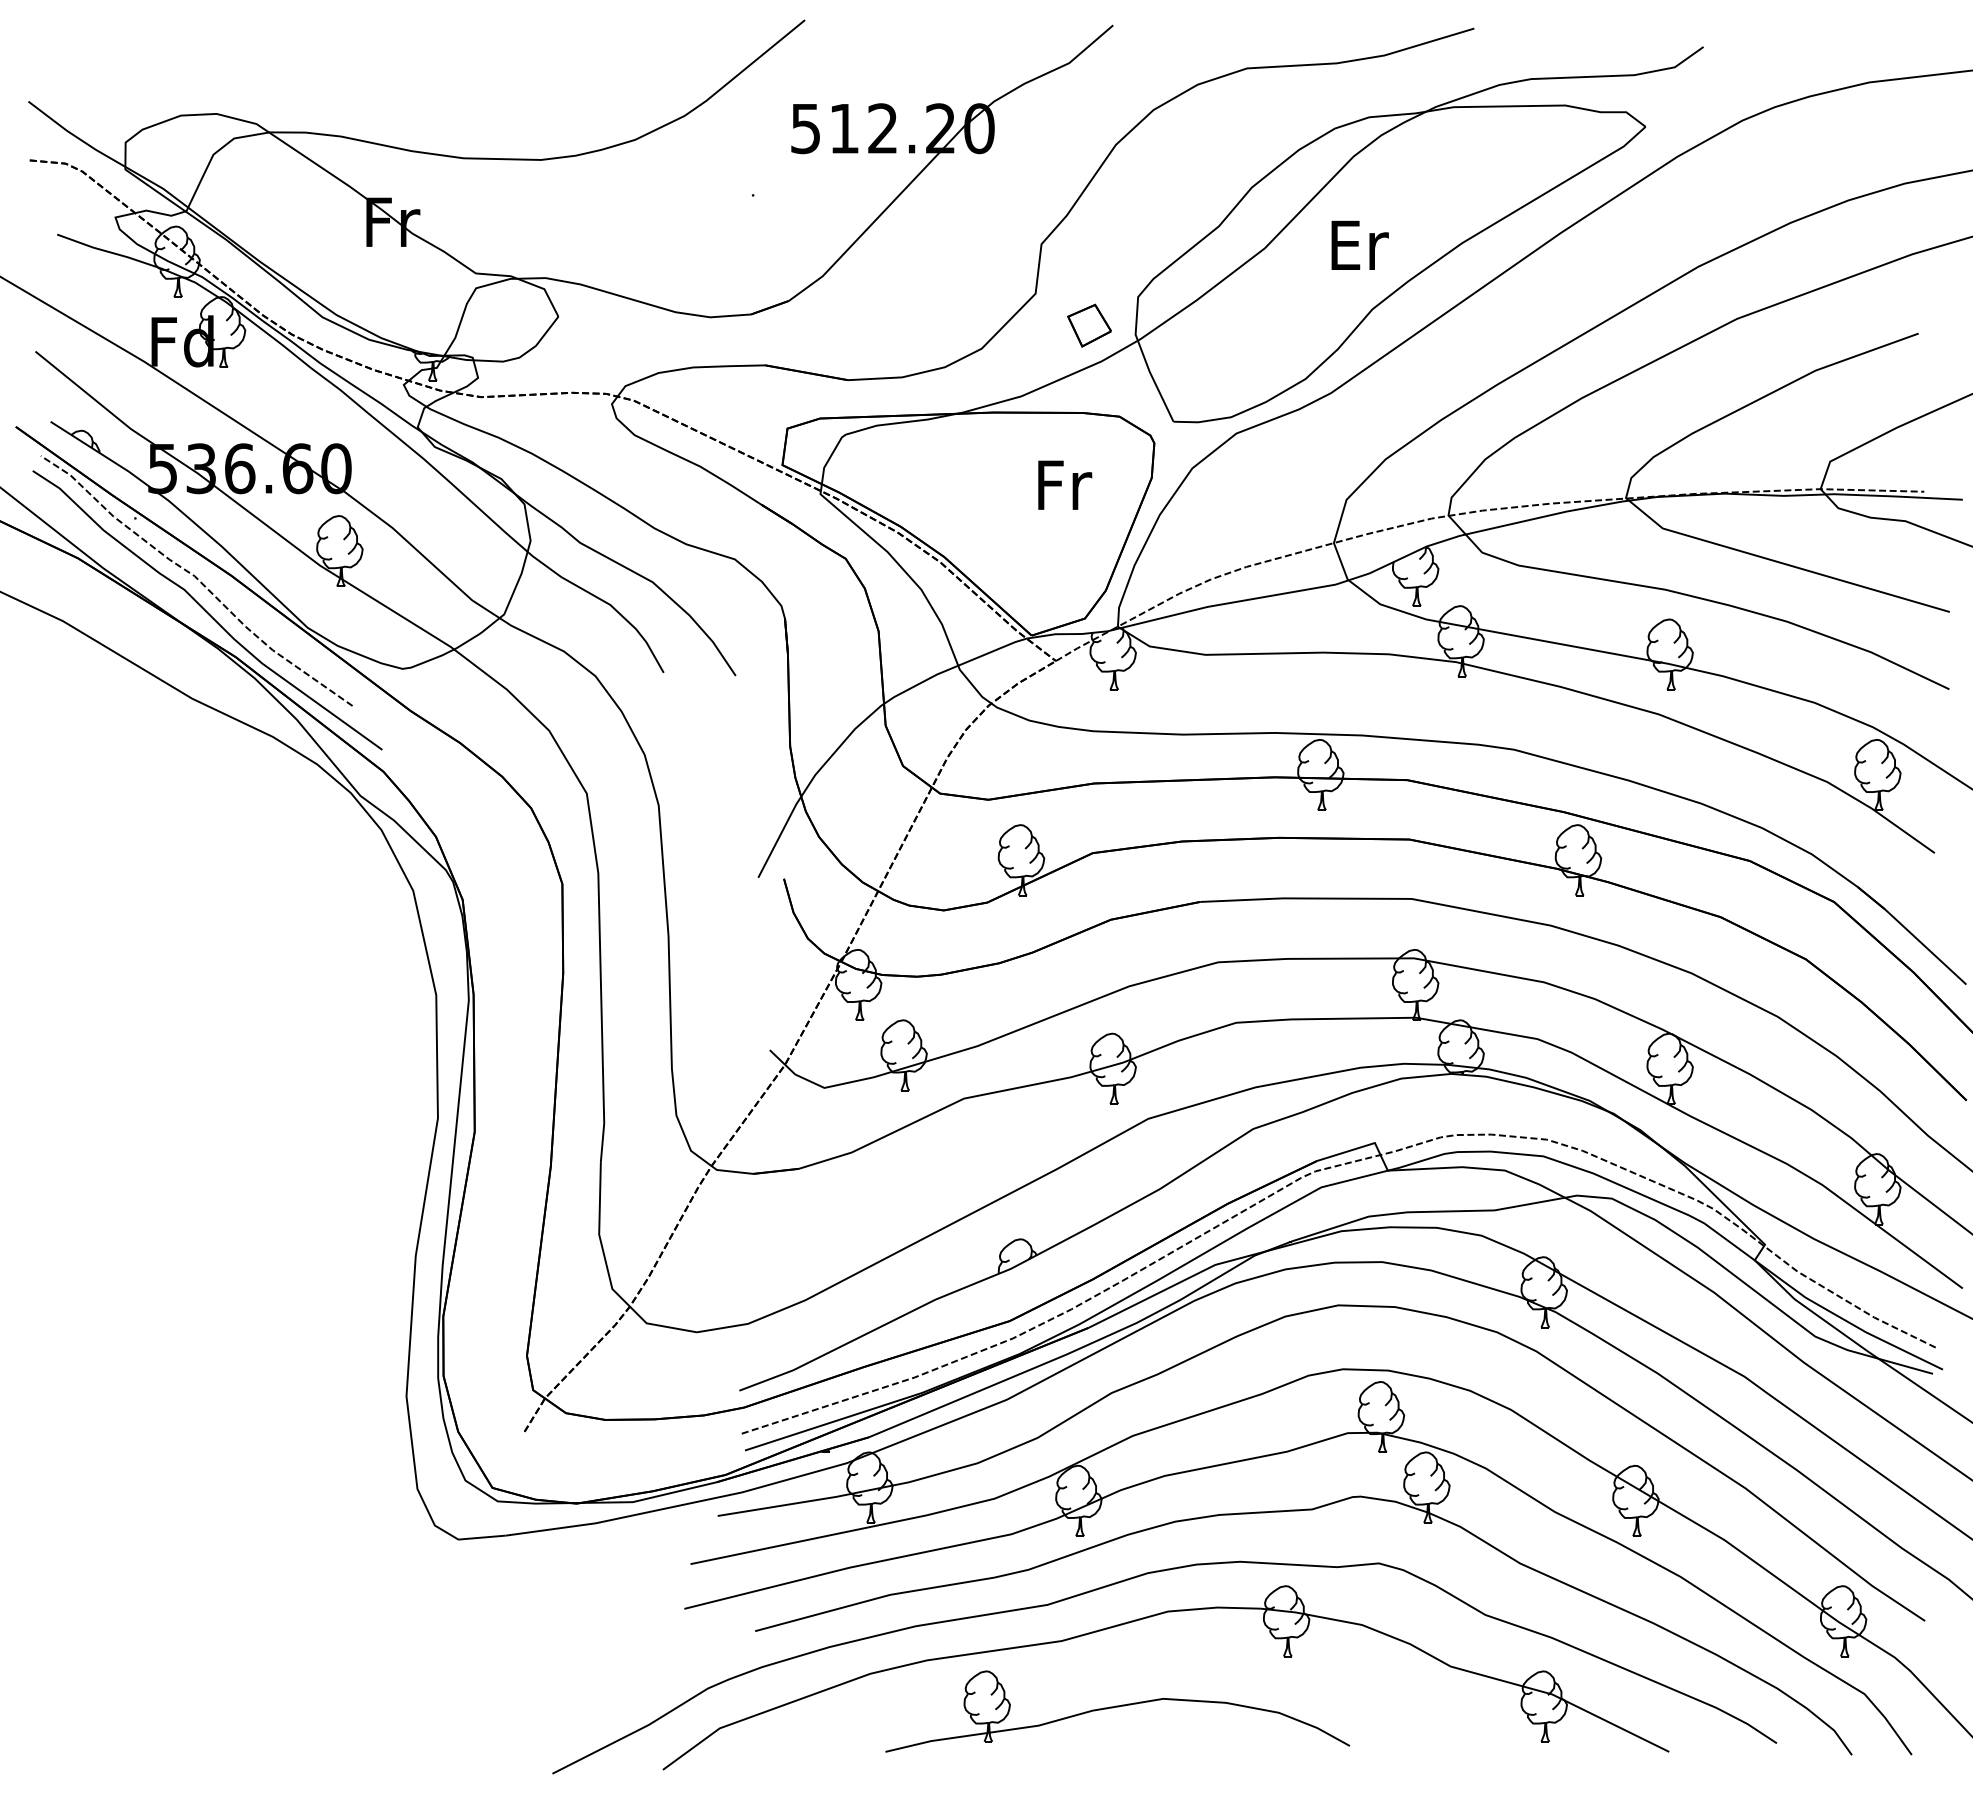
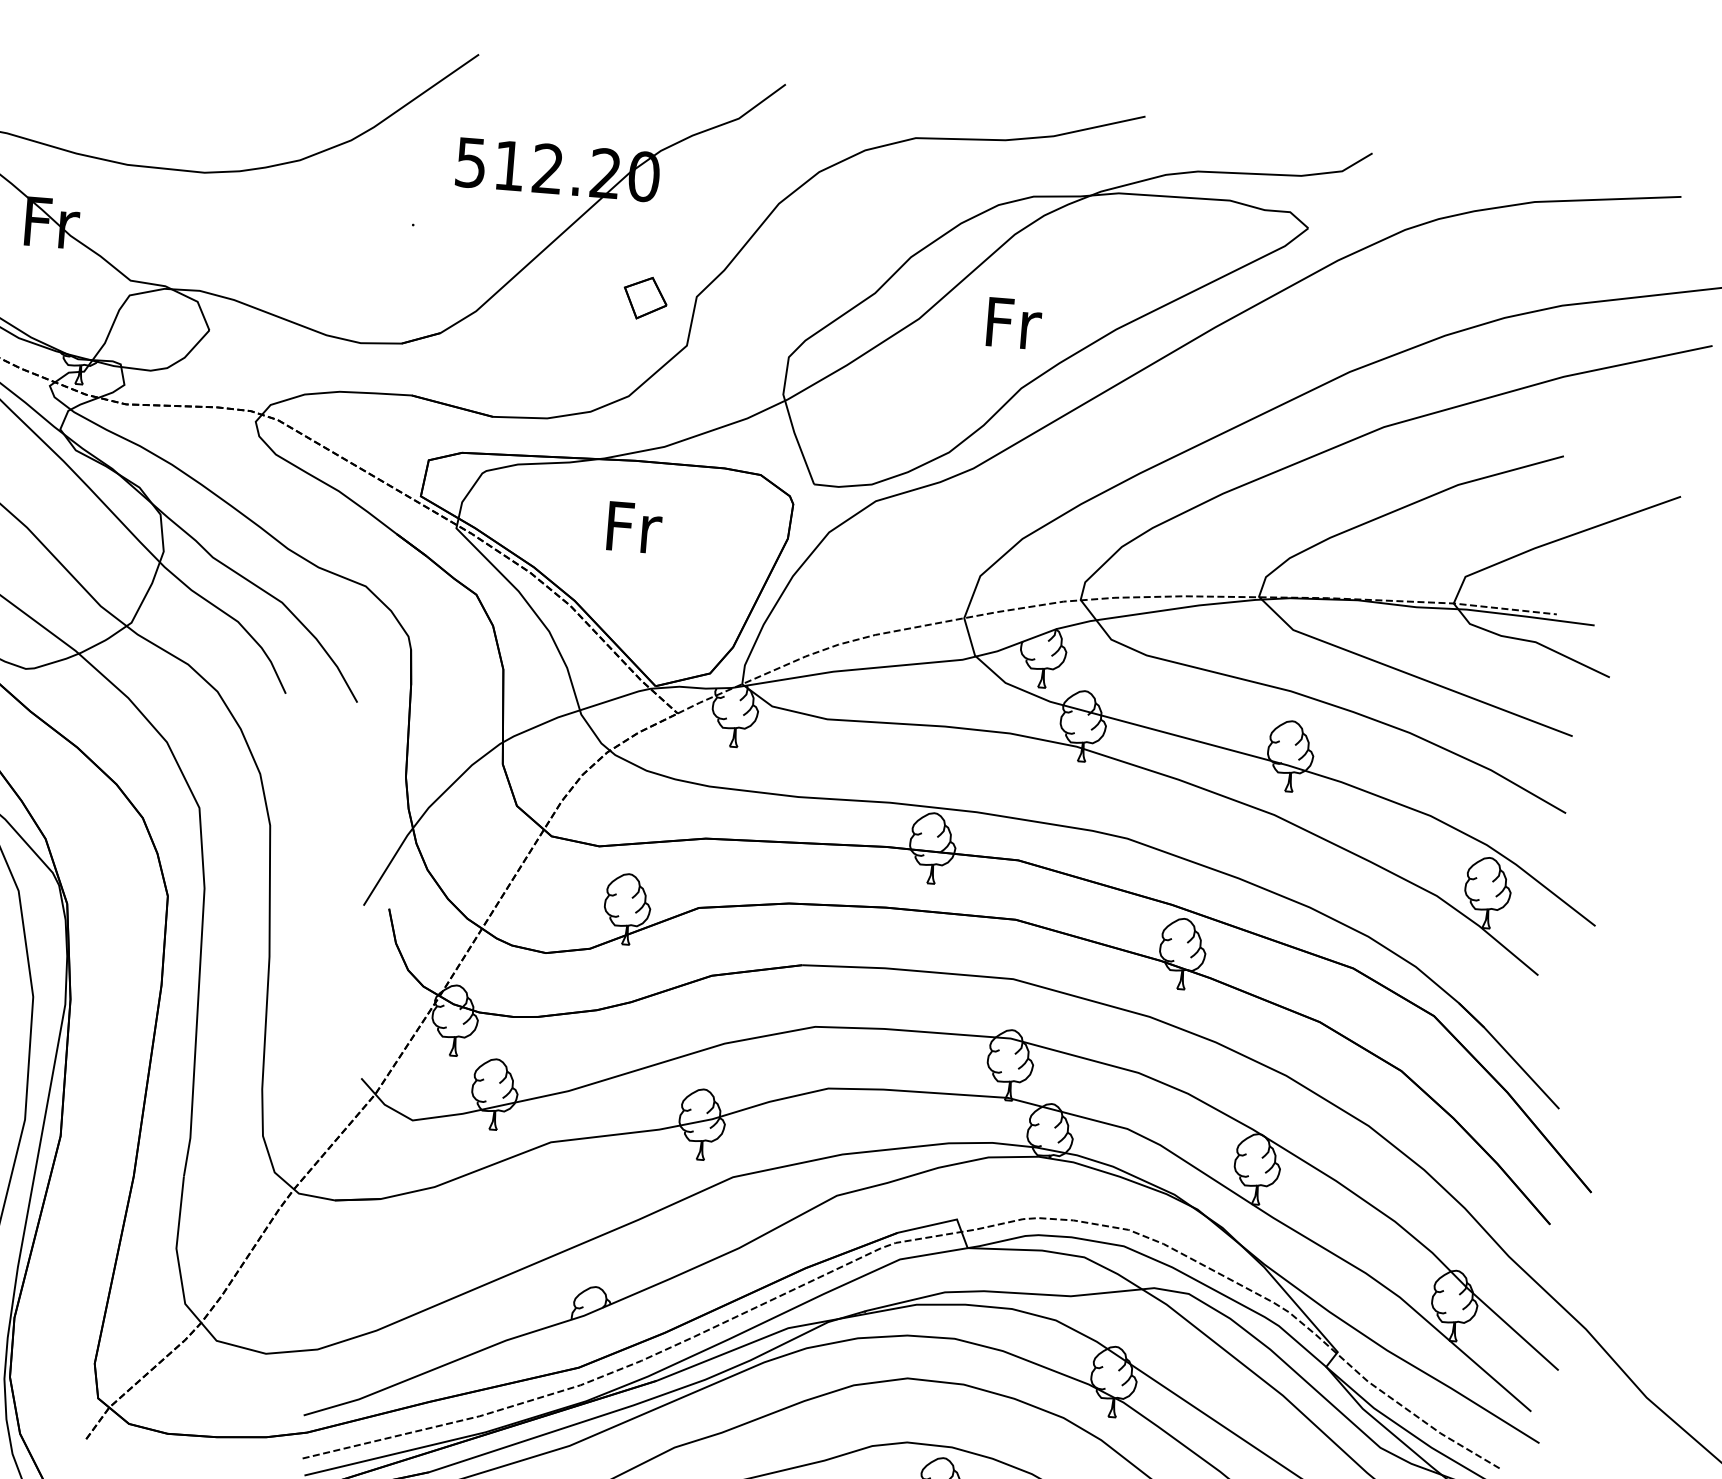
text: (1359, 244) -> (1013, 322), Er -> Fr
part: (1089, 325) -> (645, 298), moved
text: (1065, 484) -> (635, 526), moved

